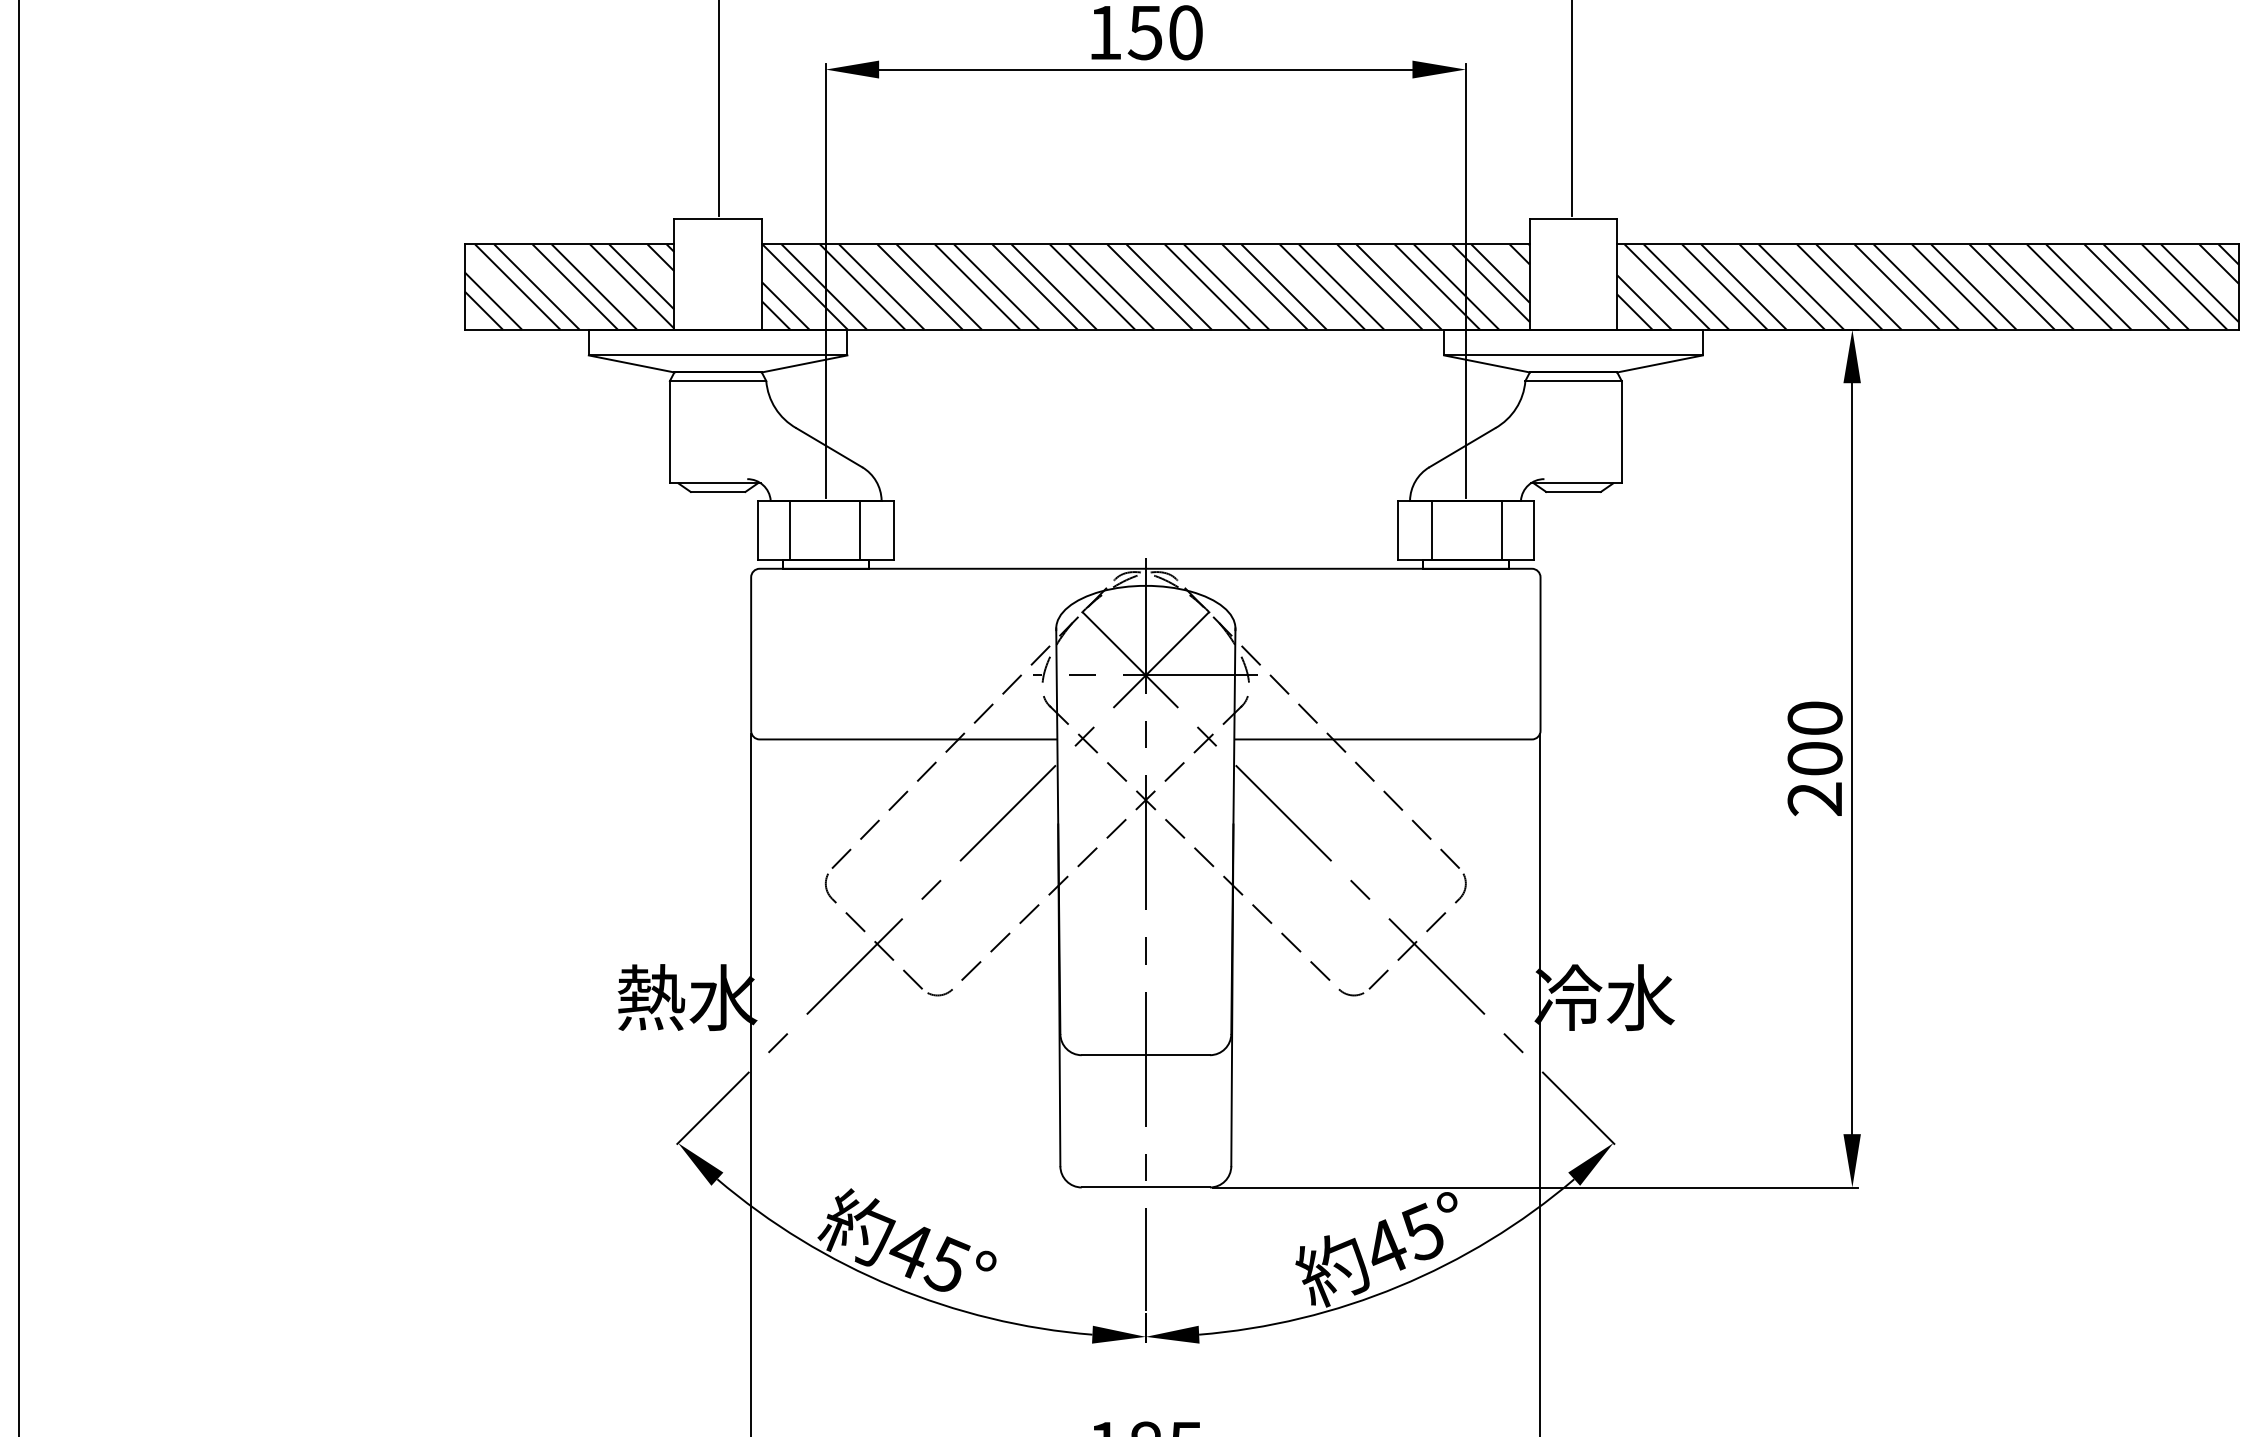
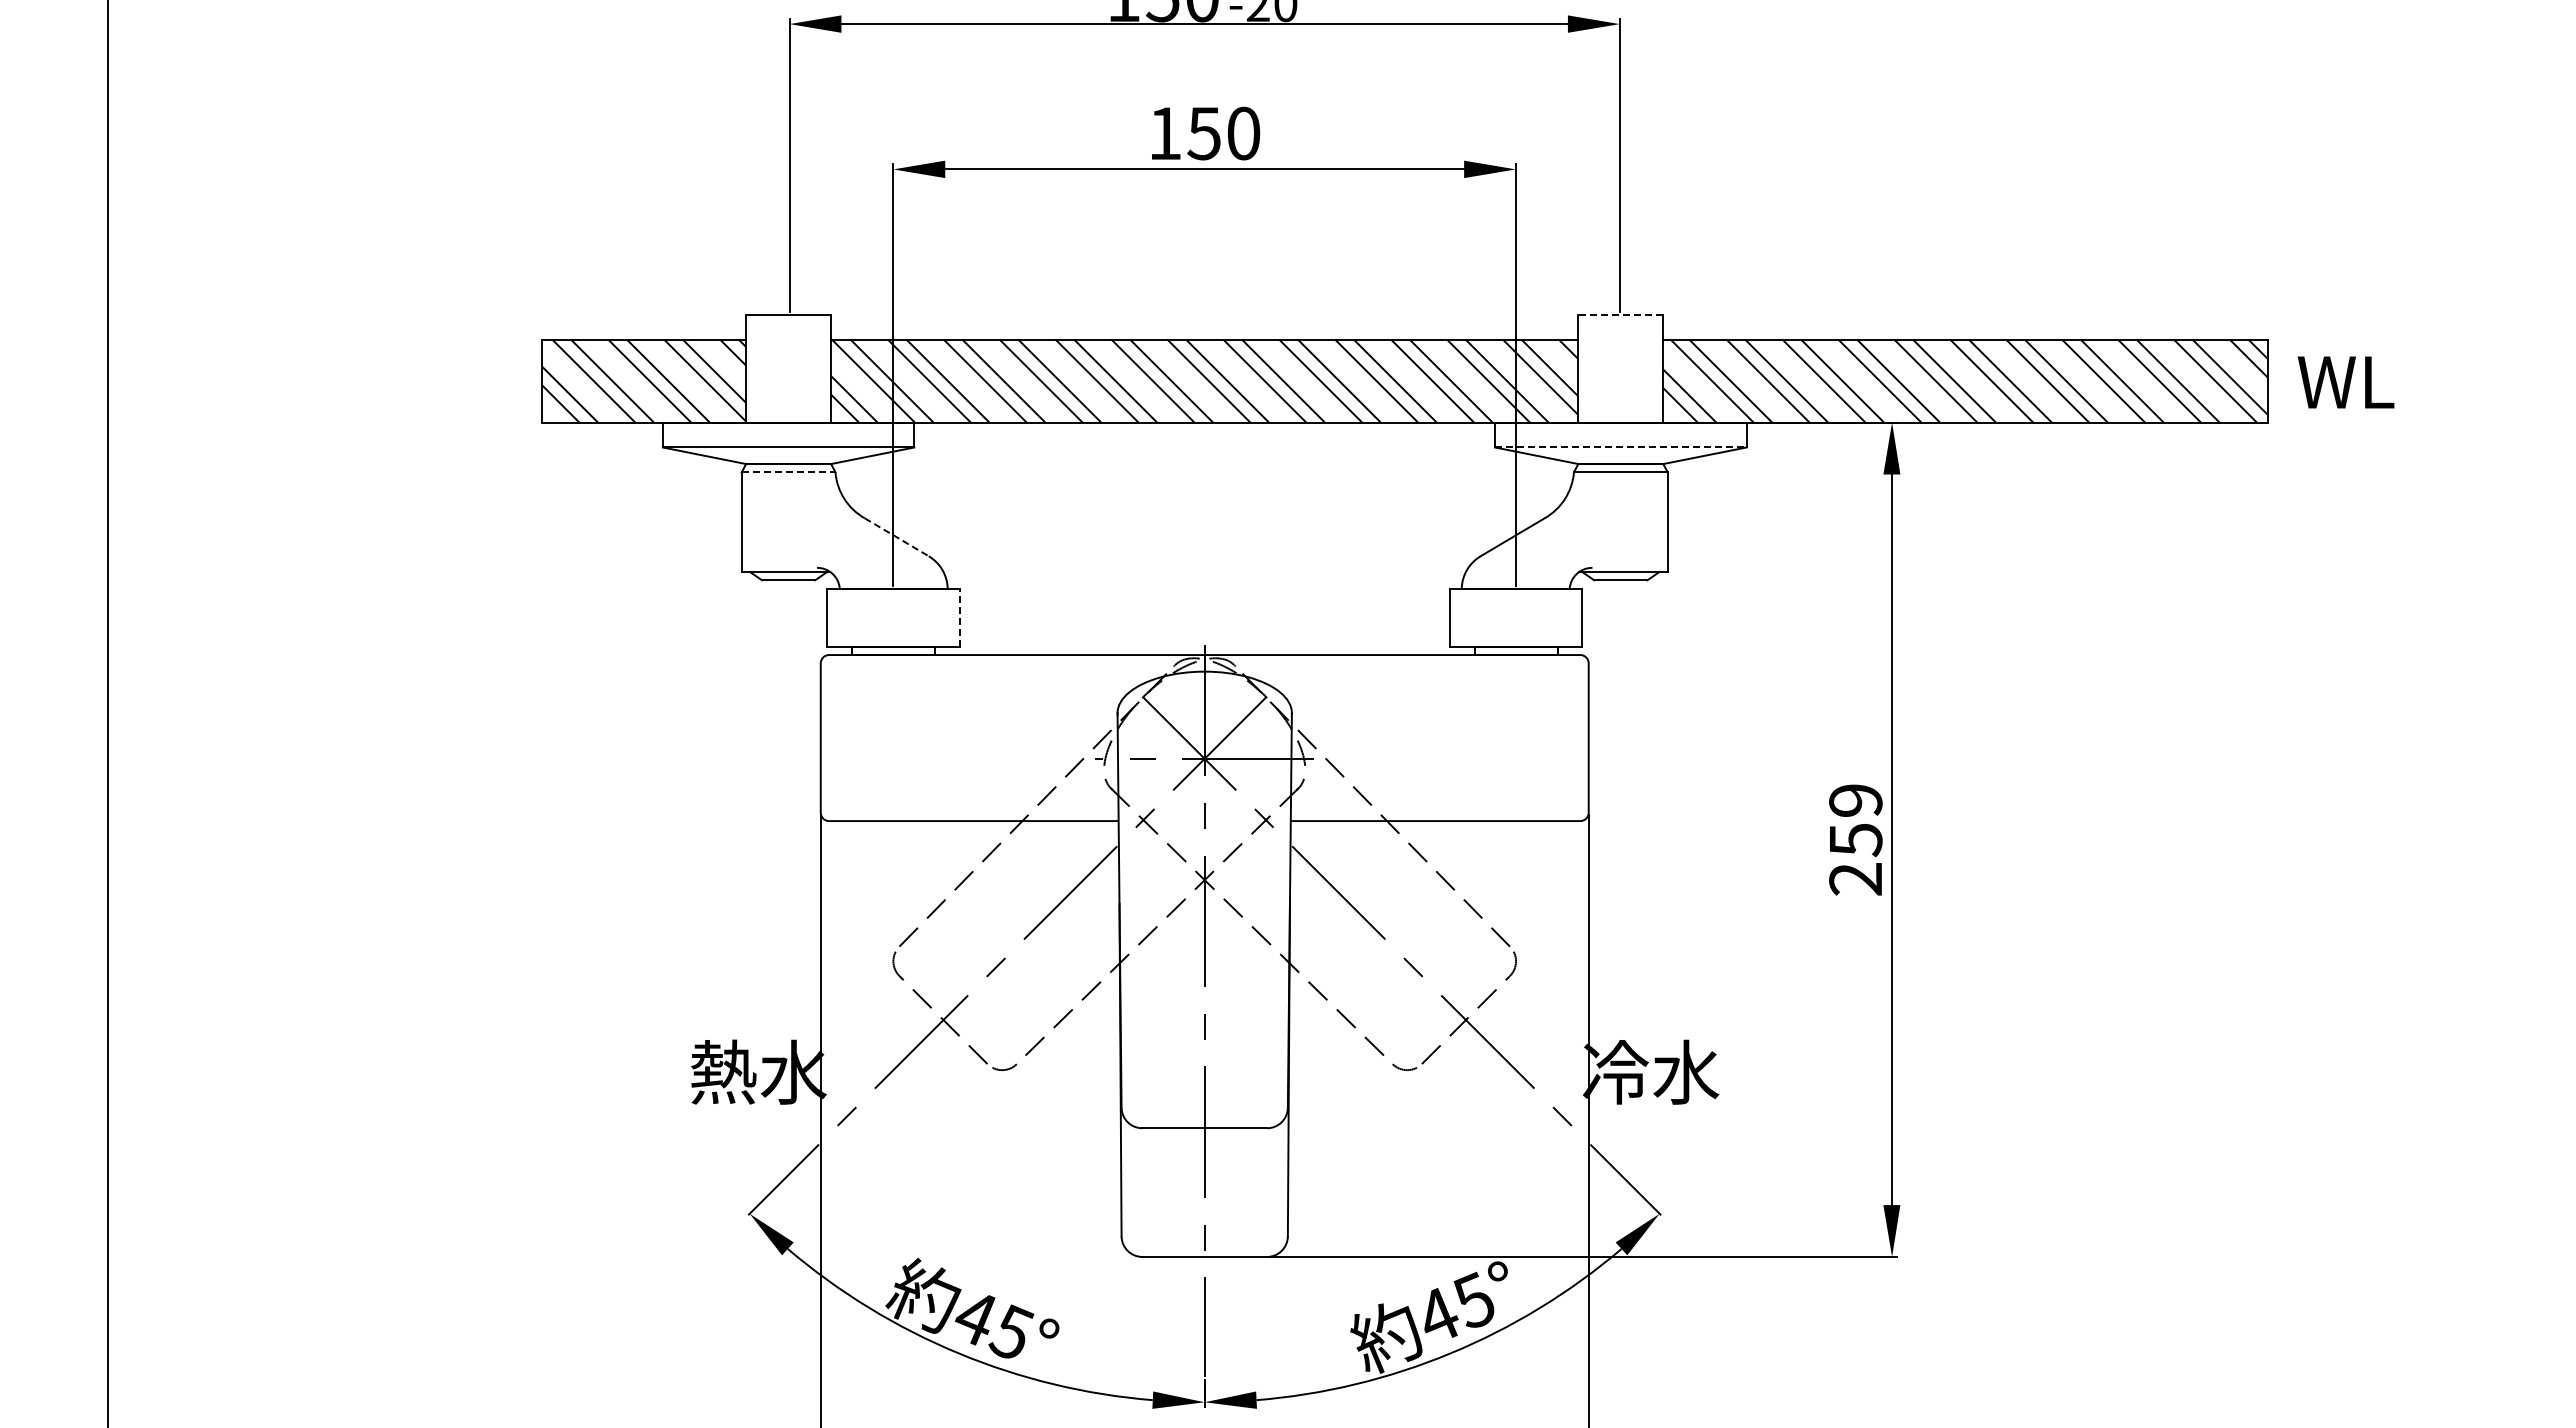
line: (1573, 218) -> (1620, 314), solid -> dashed
line: (1573, 355) -> (1620, 447), solid -> dashed
line: (718, 381) -> (788, 472), solid -> dashed
line: (830, 447) -> (897, 537), solid -> dashed
line: (789, 530) -> (858, 617), removed
line: (859, 530) -> (926, 617), removed
line: (893, 530) -> (959, 617), solid -> dashed
line: (1431, 530) -> (1482, 617), removed
line: (1502, 530) -> (1551, 617), removed
text: (1814, 738) -> (1855, 820), 200 -> 259

